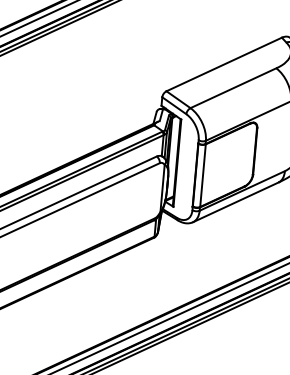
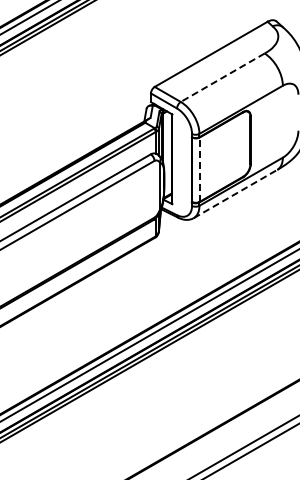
line: (233, 87) -> (222, 77), solid -> dashed
line: (202, 175) -> (199, 169), solid -> dashed
line: (236, 201) -> (236, 193), solid -> dashed

